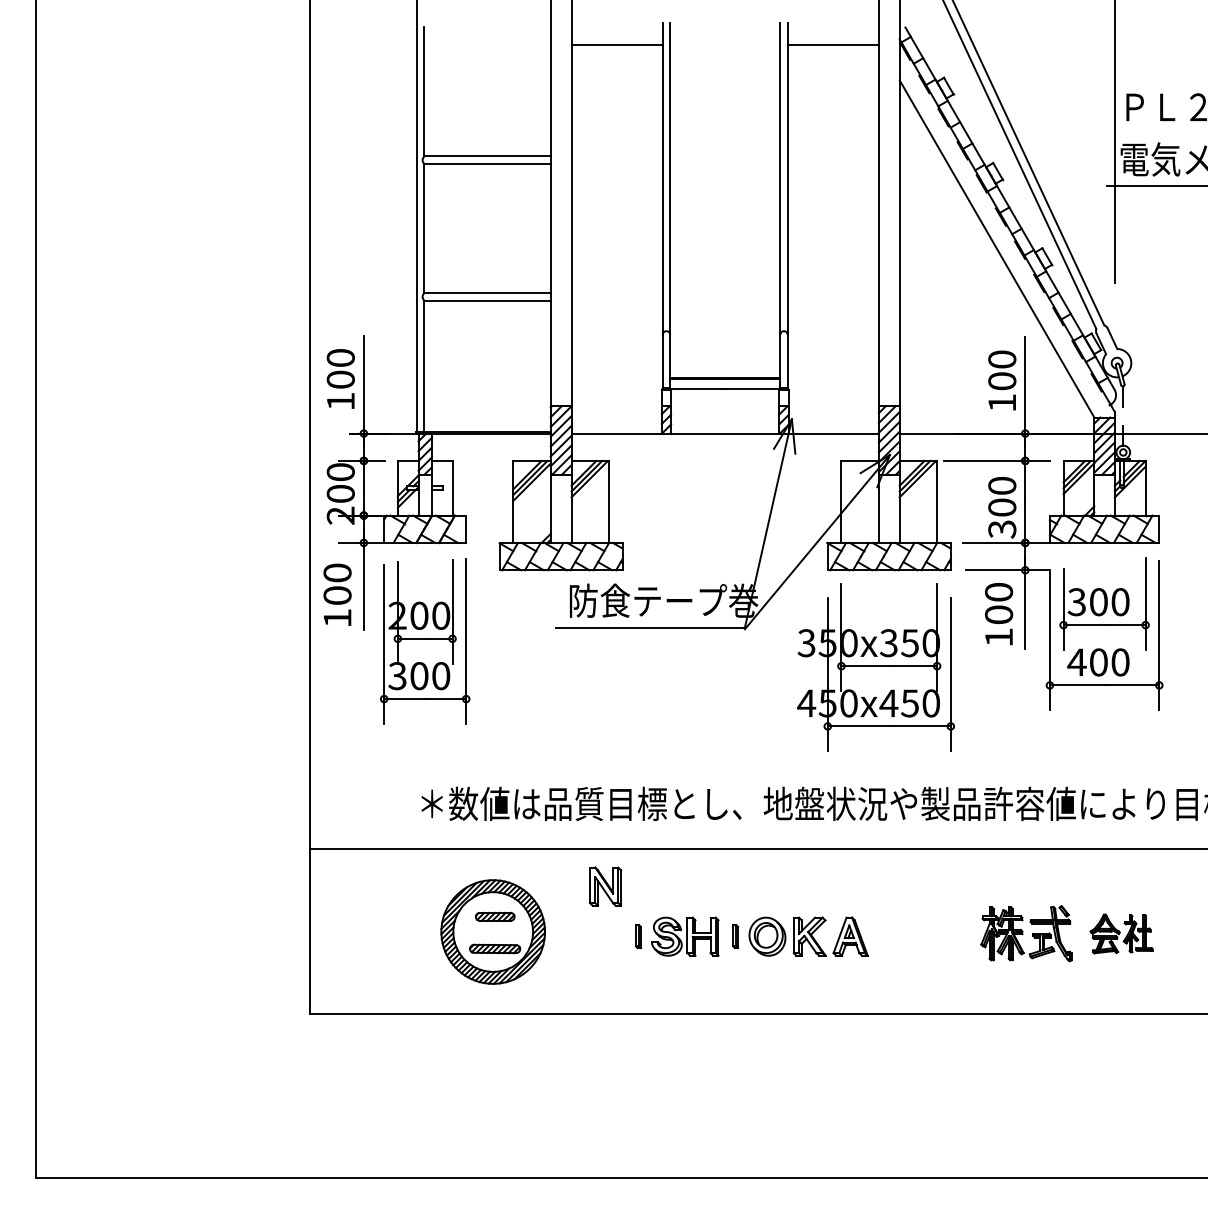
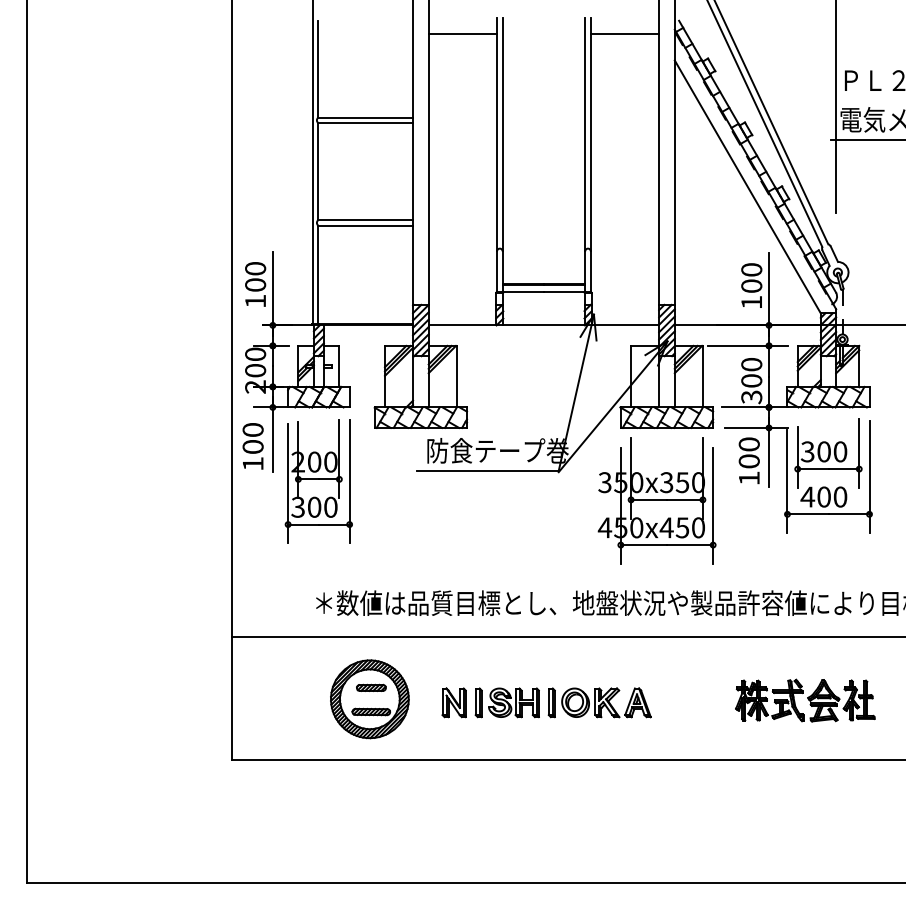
part: (605, 886) -> (454, 702), moved
part: (1121, 933) -> (841, 700), size x1.43
part: (638, 936) -> (478, 702), size x1.67
part: (735, 936) -> (551, 702), size x1.67

